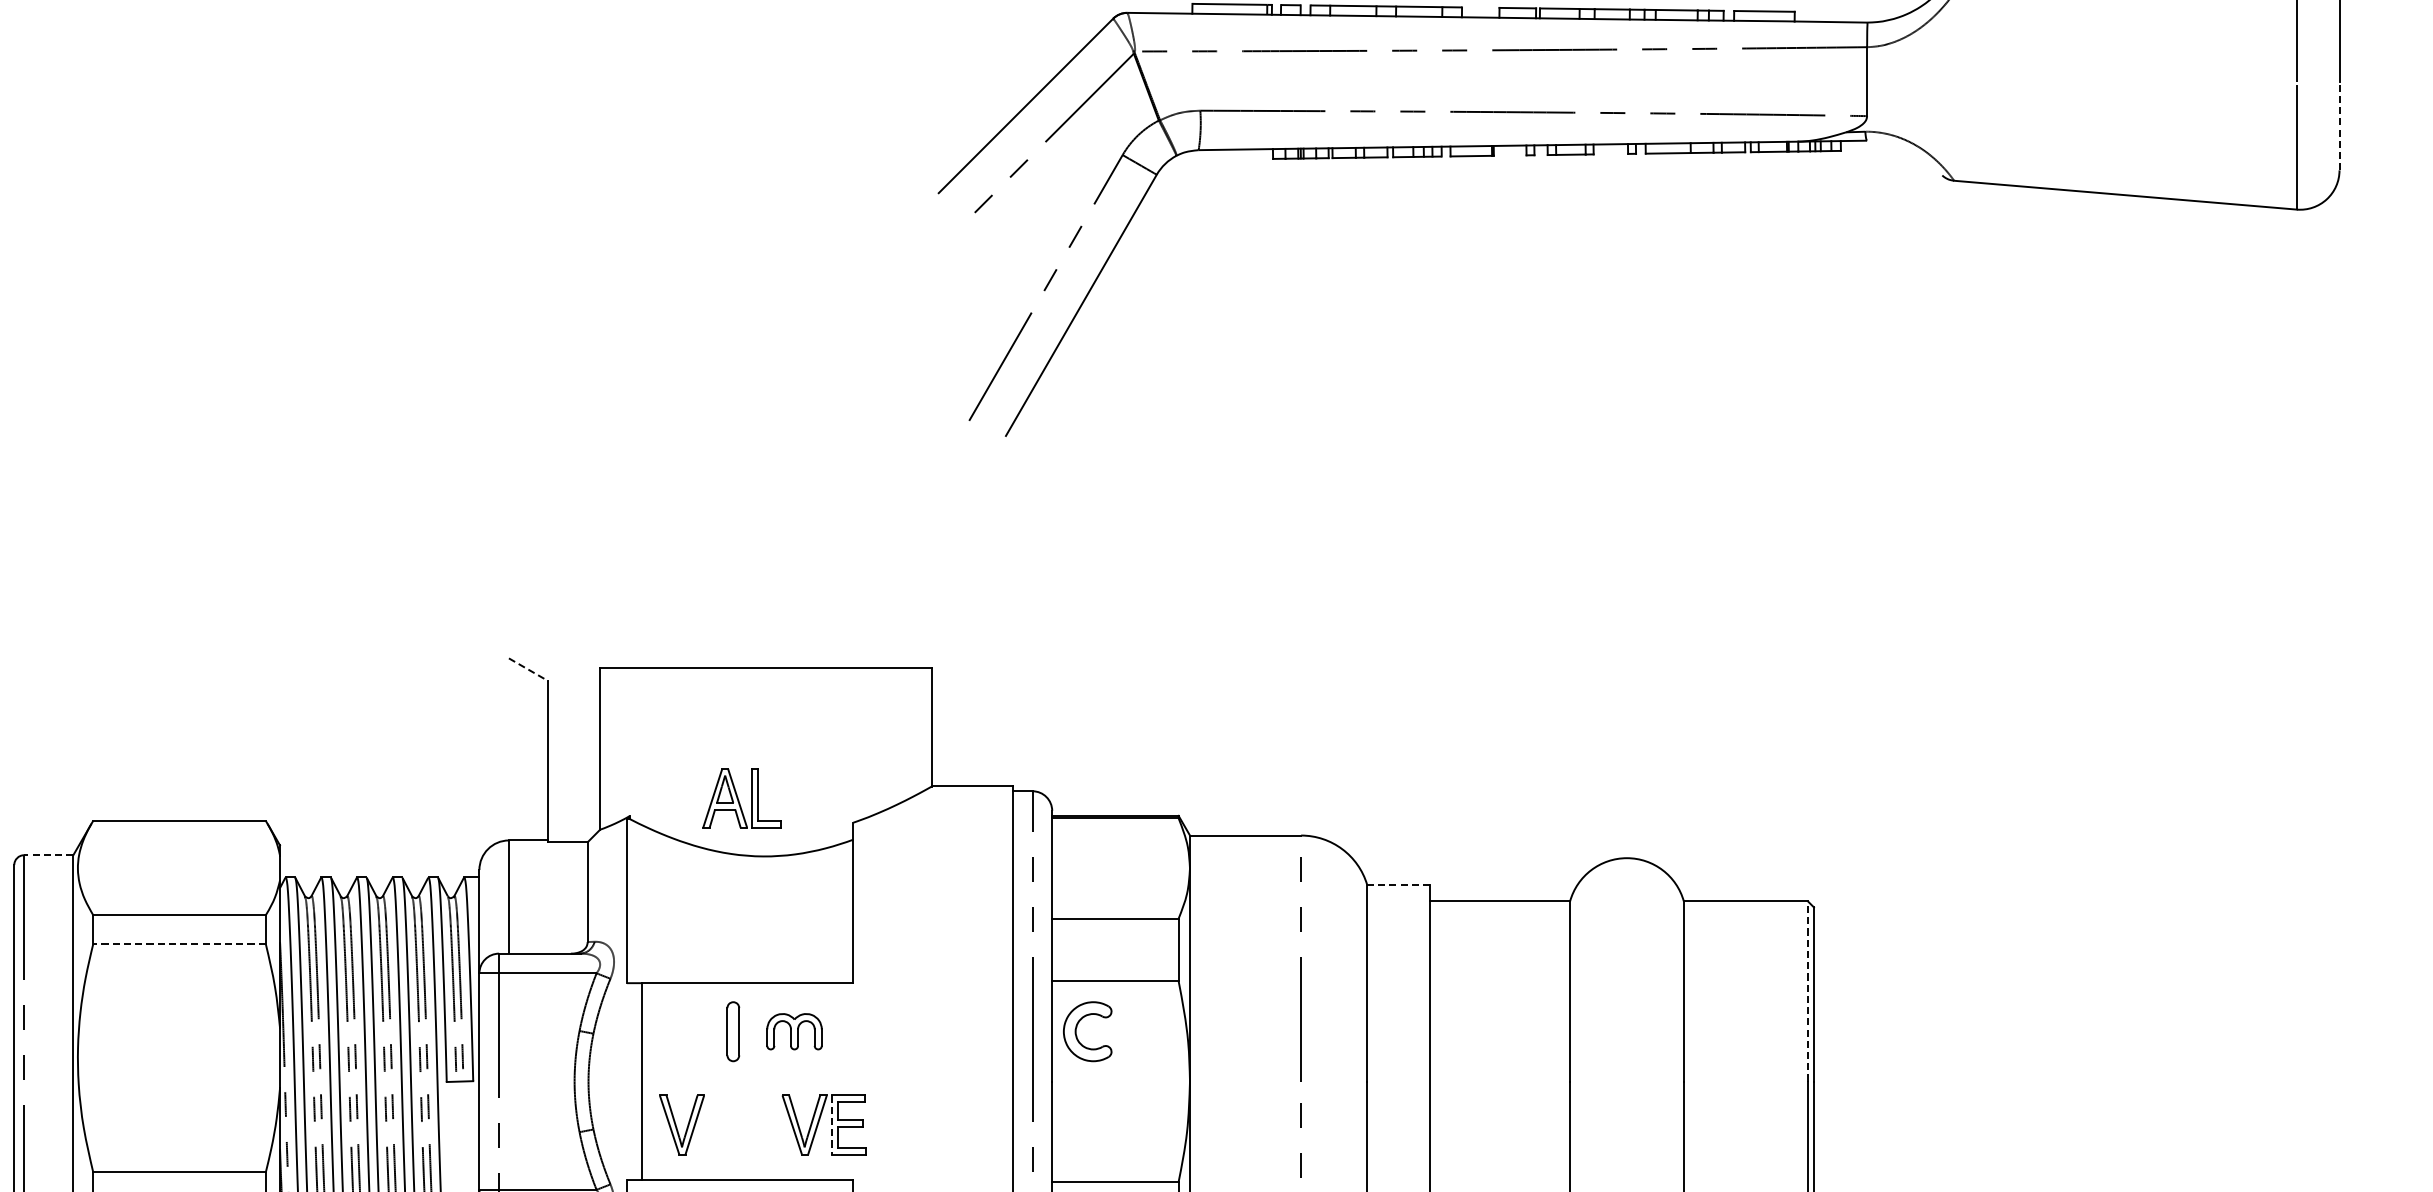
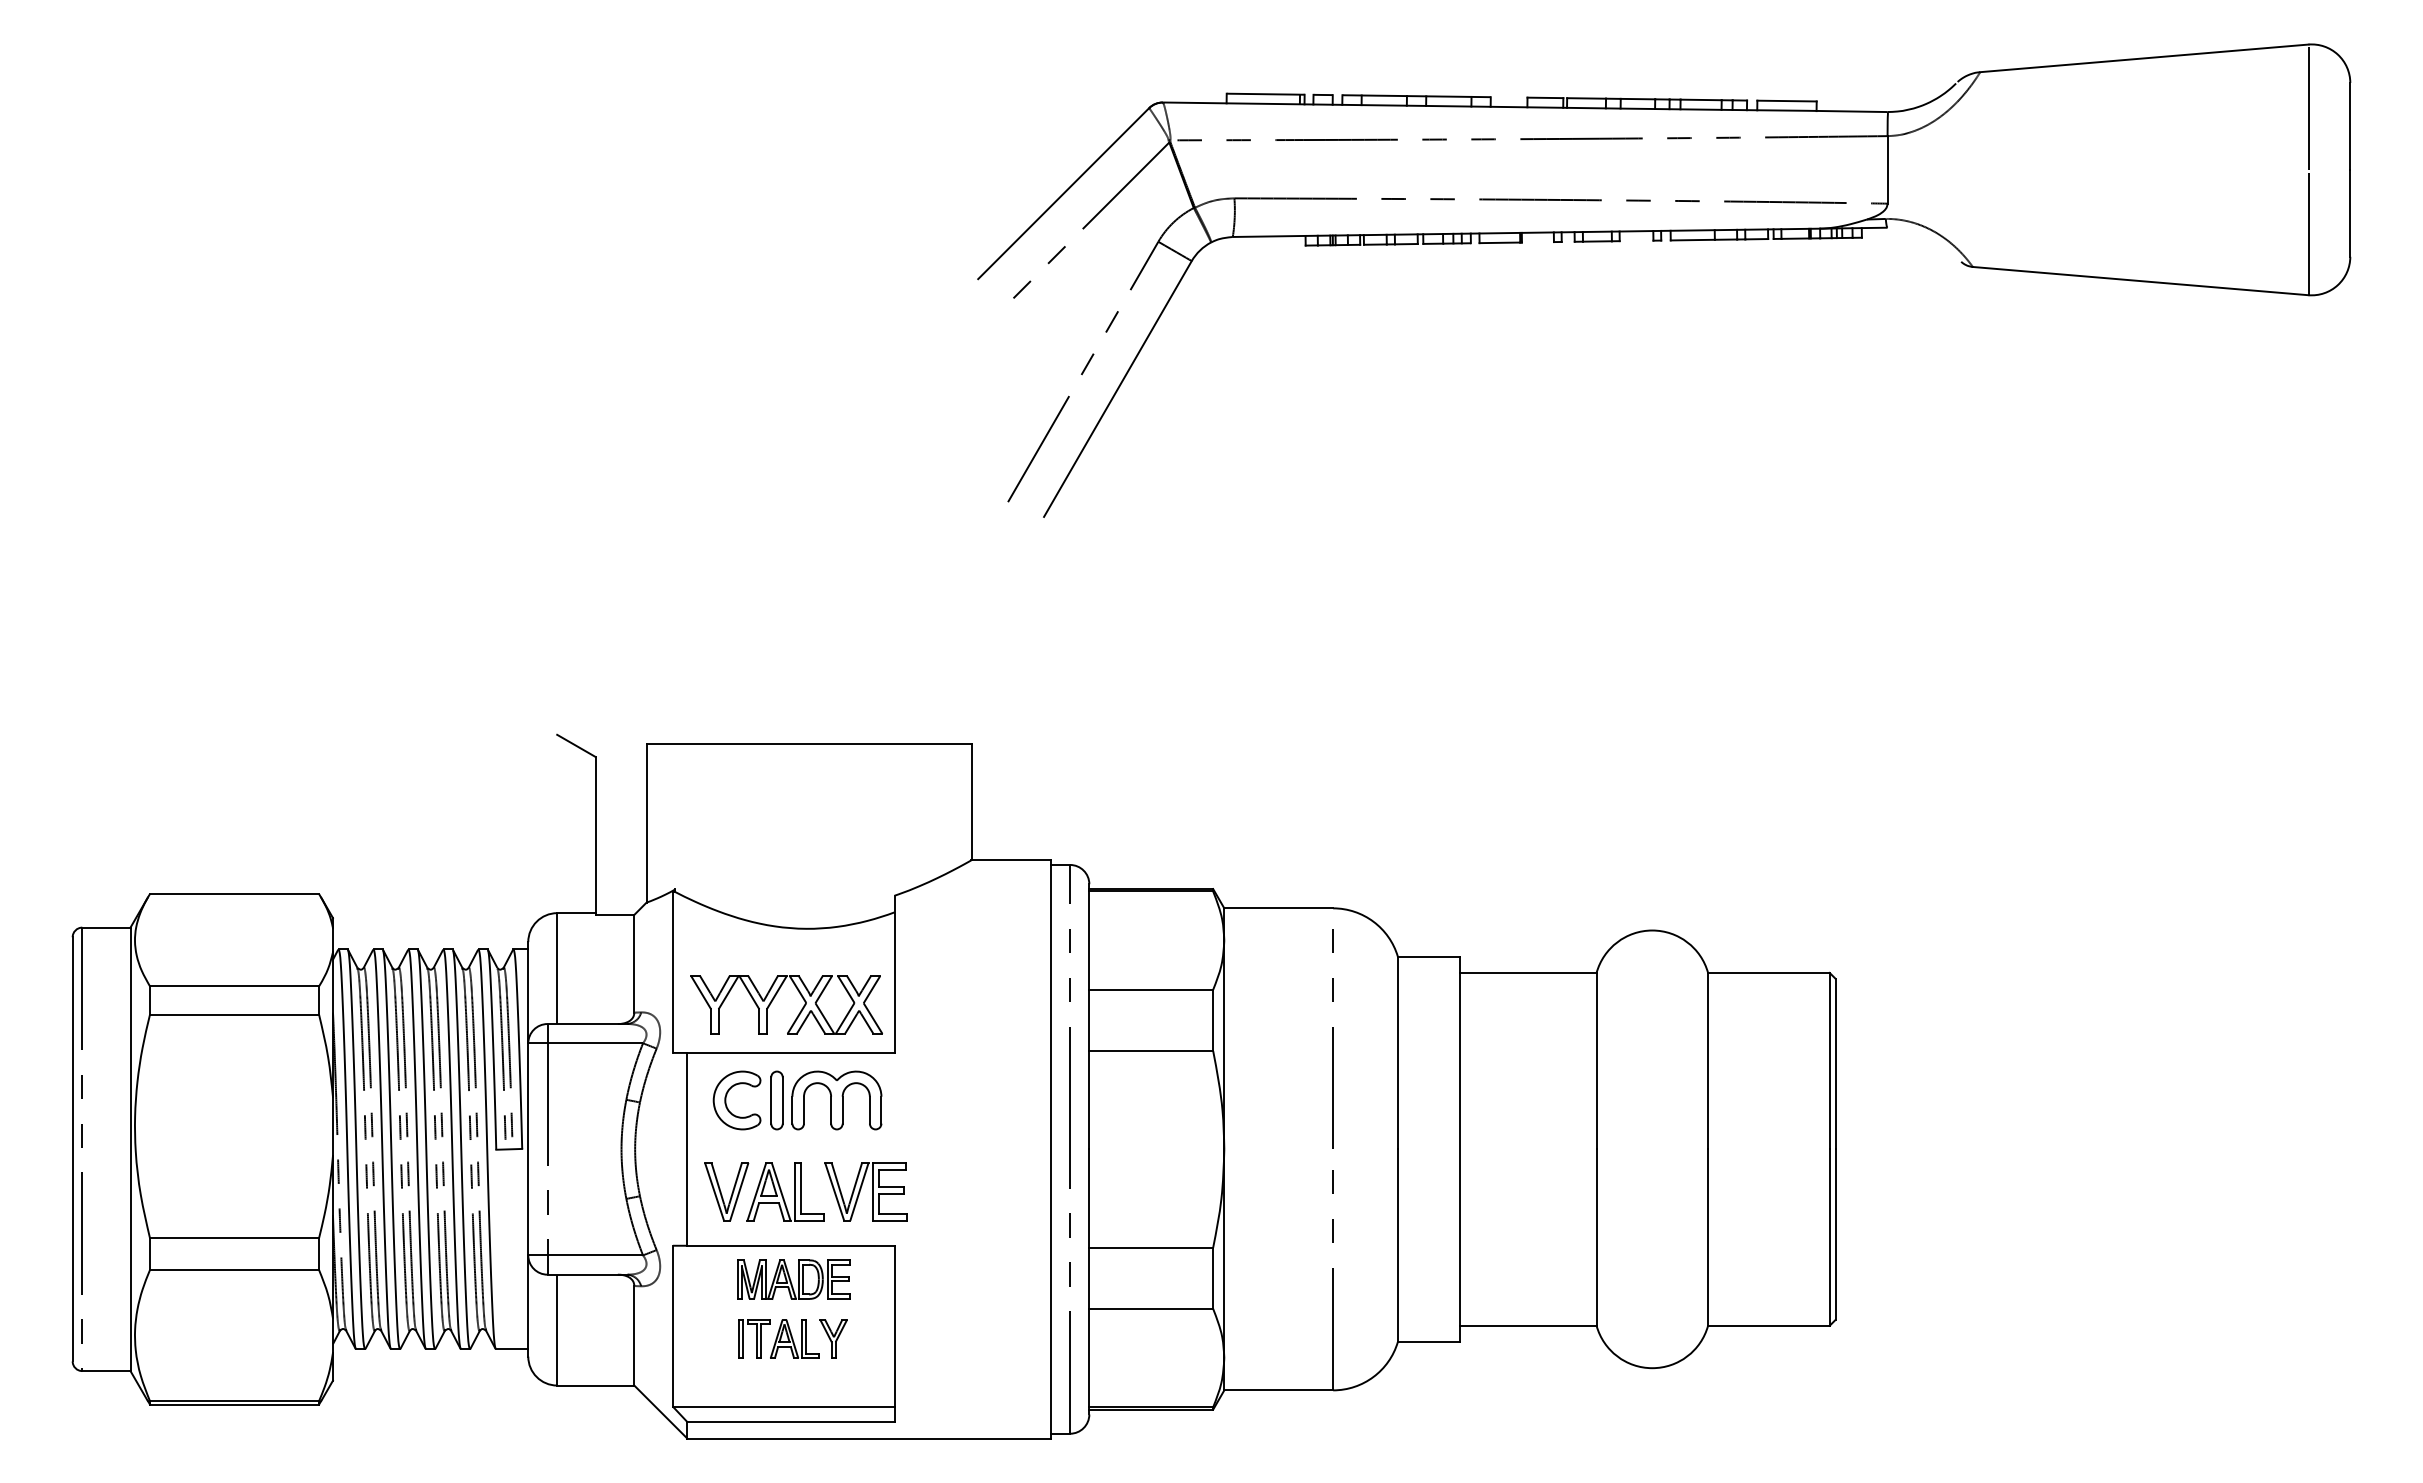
line: (2339, 125) -> (2350, 212), dashed -> solid
line: (528, 670) -> (576, 746), dashed -> solid
part: (742, 797) -> (785, 1191), moved
line: (47, 855) -> (105, 927), dashed -> solid
line: (1398, 884) -> (1428, 956), dashed -> solid
part: (730, 927) -> (774, 998), added
line: (179, 943) -> (234, 1014), dashed -> solid
line: (1807, 990) -> (1829, 1060), dashed -> solid
part: (794, 1031) -> (836, 1100), size x1.67
part: (1076, 1031) -> (726, 1100), moved
line: (831, 1124) -> (873, 1191), dashed -> solid

